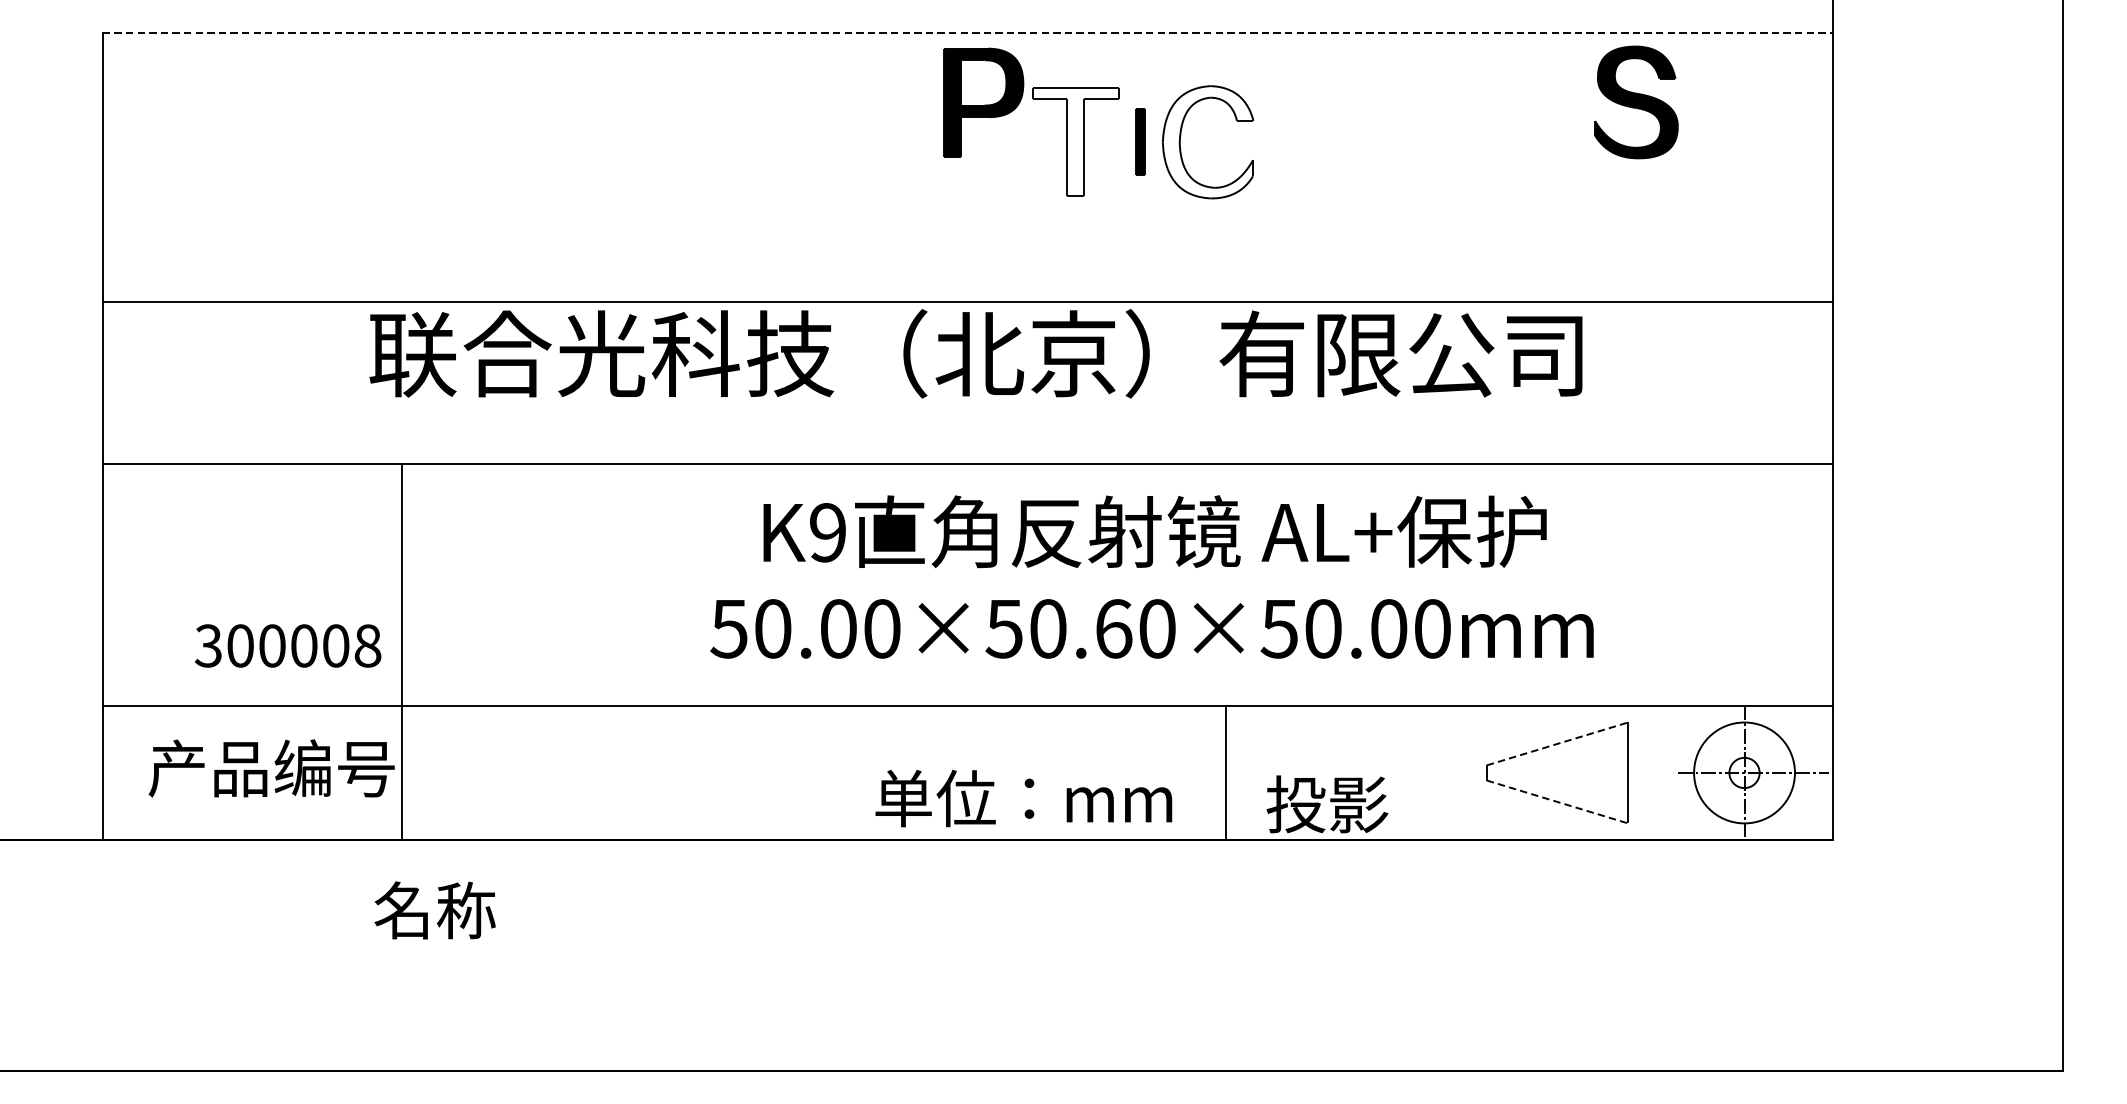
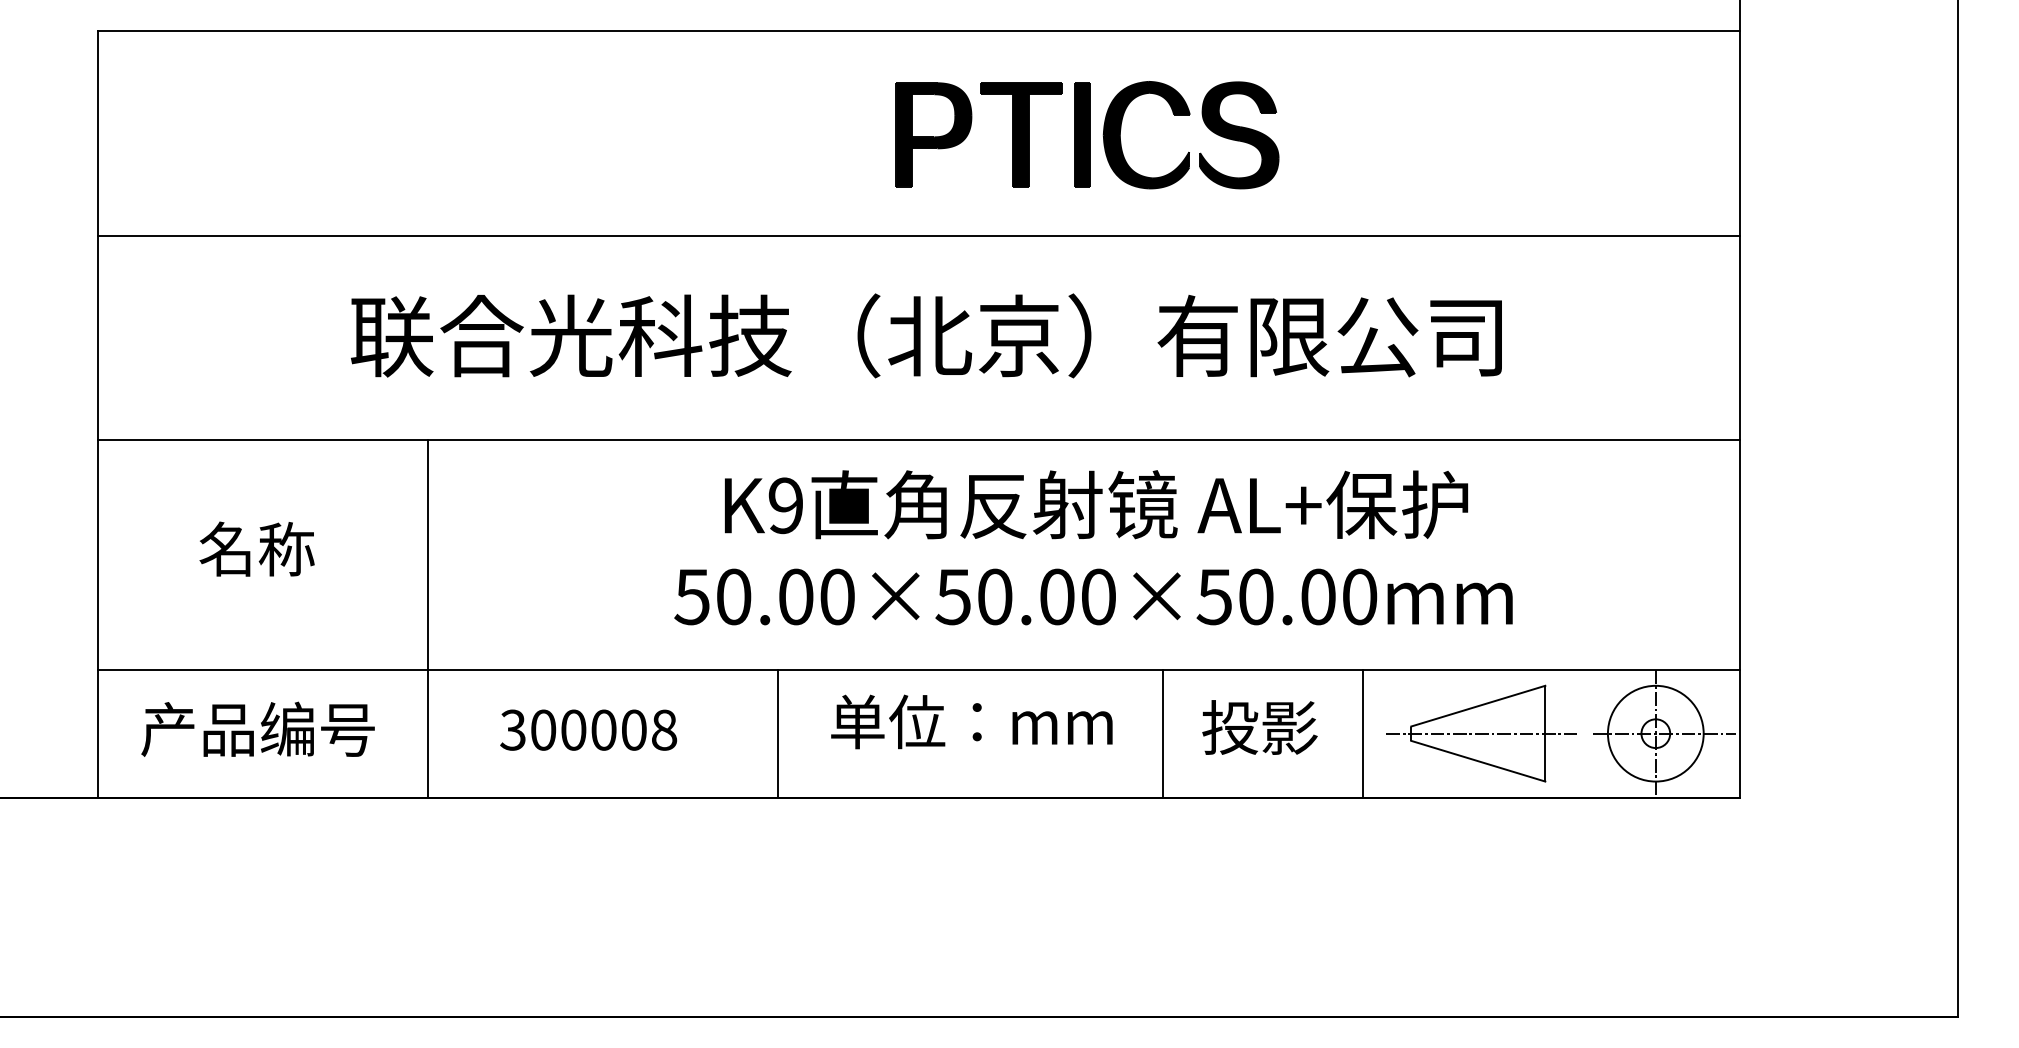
line: (967, 33) -> (918, 31), dashed -> solid
part: (983, 102) -> (933, 134), moved
part: (1636, 102) -> (1239, 135), moved
fill: (1075, 141) -> (1020, 134), added
part: (1140, 141) -> (1082, 134), size x1.67
fill: (1207, 141) -> (1146, 134), added
line: (967, 301) -> (918, 235), moved
text: (1114, 628) -> (1057, 596), ^J50.00×50.60×50.00mm -> ^J50.00×50.00×50.00mm
text: (287, 645) -> (588, 729), moved
line: (401, 651) -> (428, 618), moved
line: (1557, 744) -> (1478, 706), dashed -> solid
line: (819, 772) -> (777, 733), added
line: (1436, 772) -> (1363, 733), added
line: (1560, 772) -> (1481, 733), added
text: (1023, 798) -> (971, 721), moved
line: (1557, 802) -> (1478, 761), dashed -> solid
text: (1326, 804) -> (1259, 727), moved
text: (434, 909) -> (256, 548), moved

